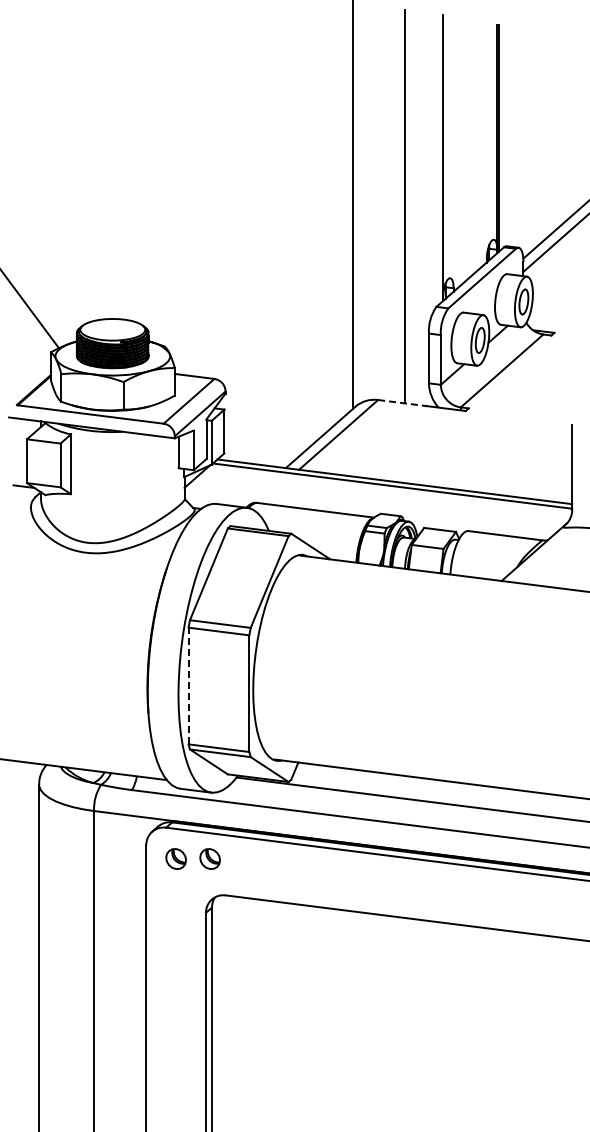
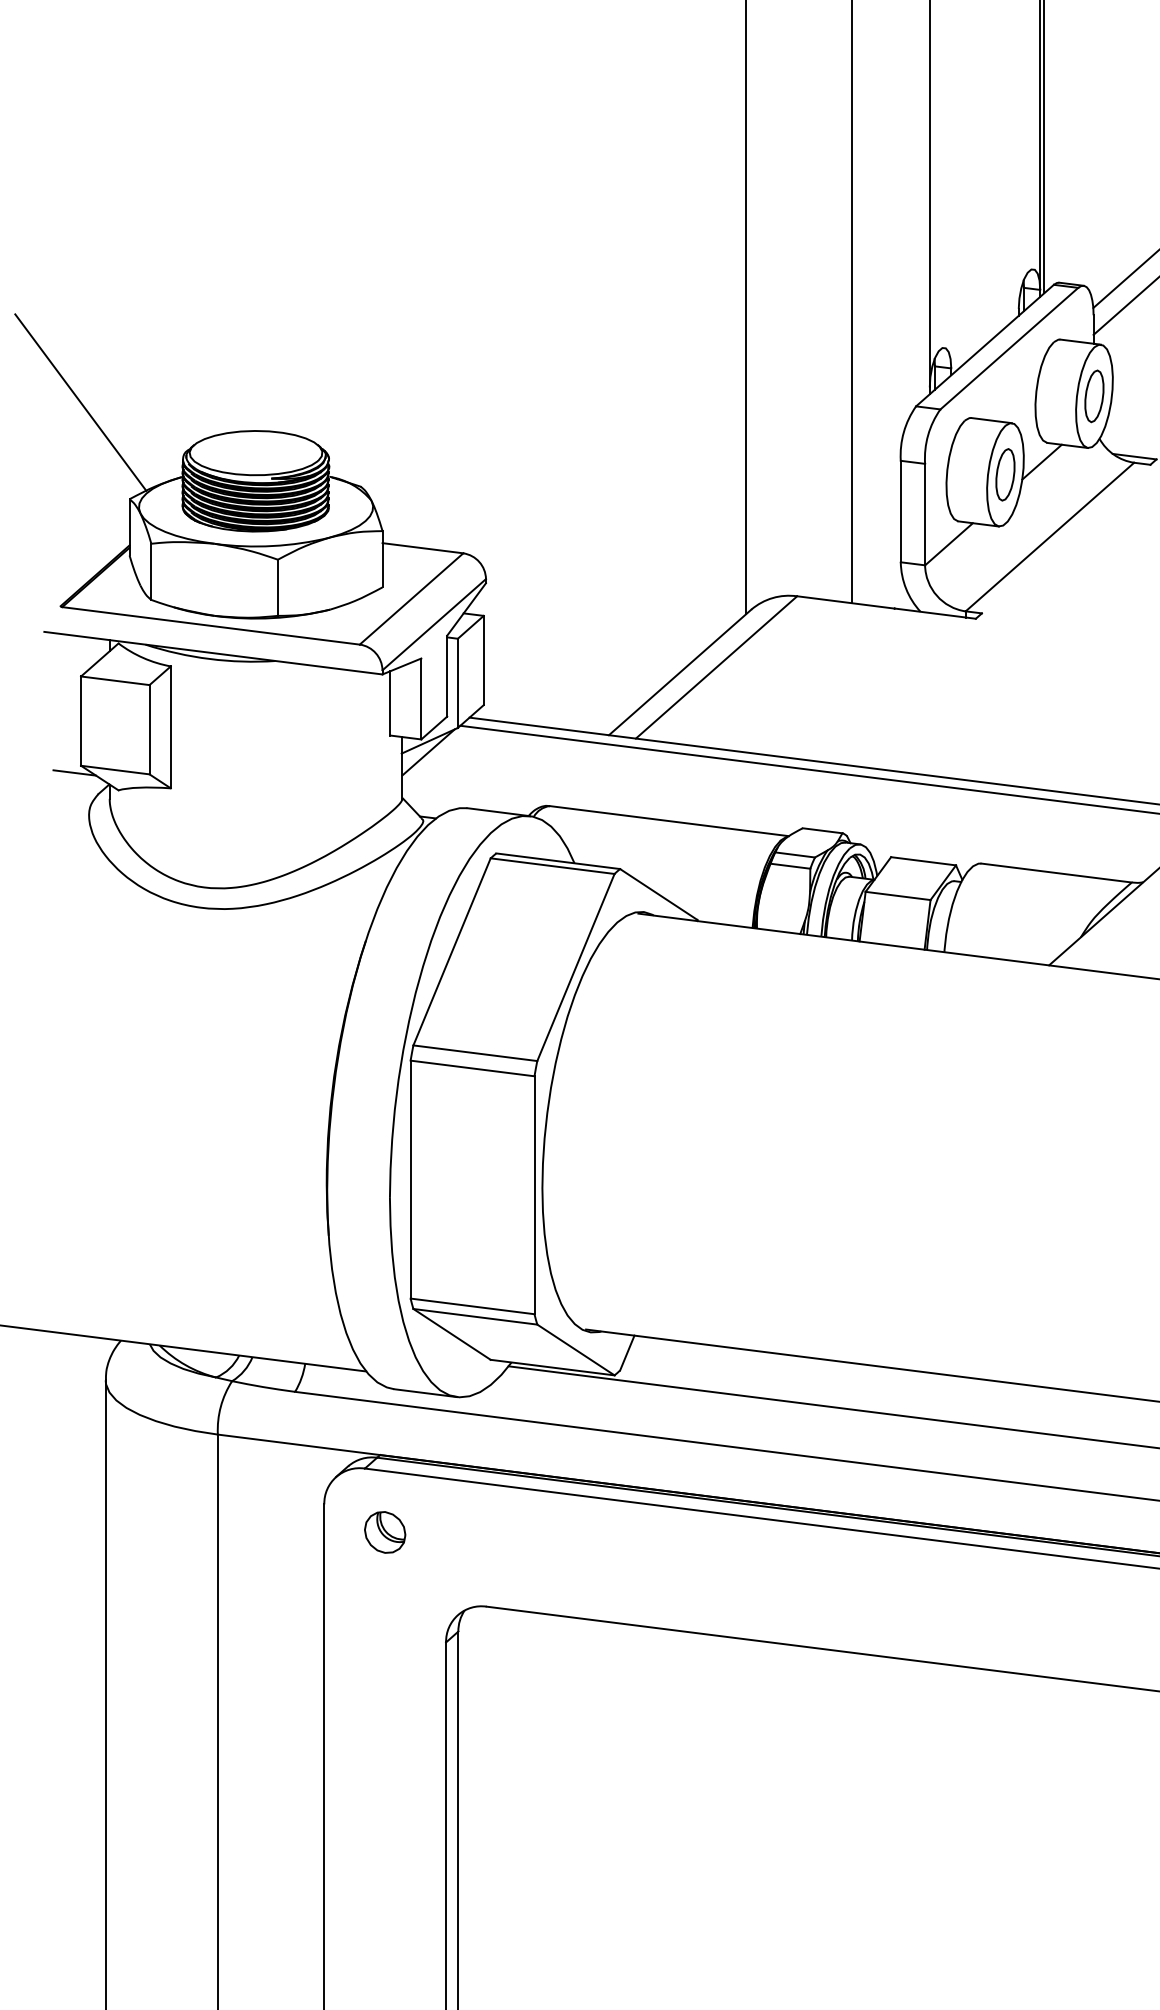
line: (402, 403) -> (846, 603), dashed -> solid
line: (188, 685) -> (410, 1178), dashed -> solid
part: (209, 858) -> (453, 1531), removed

